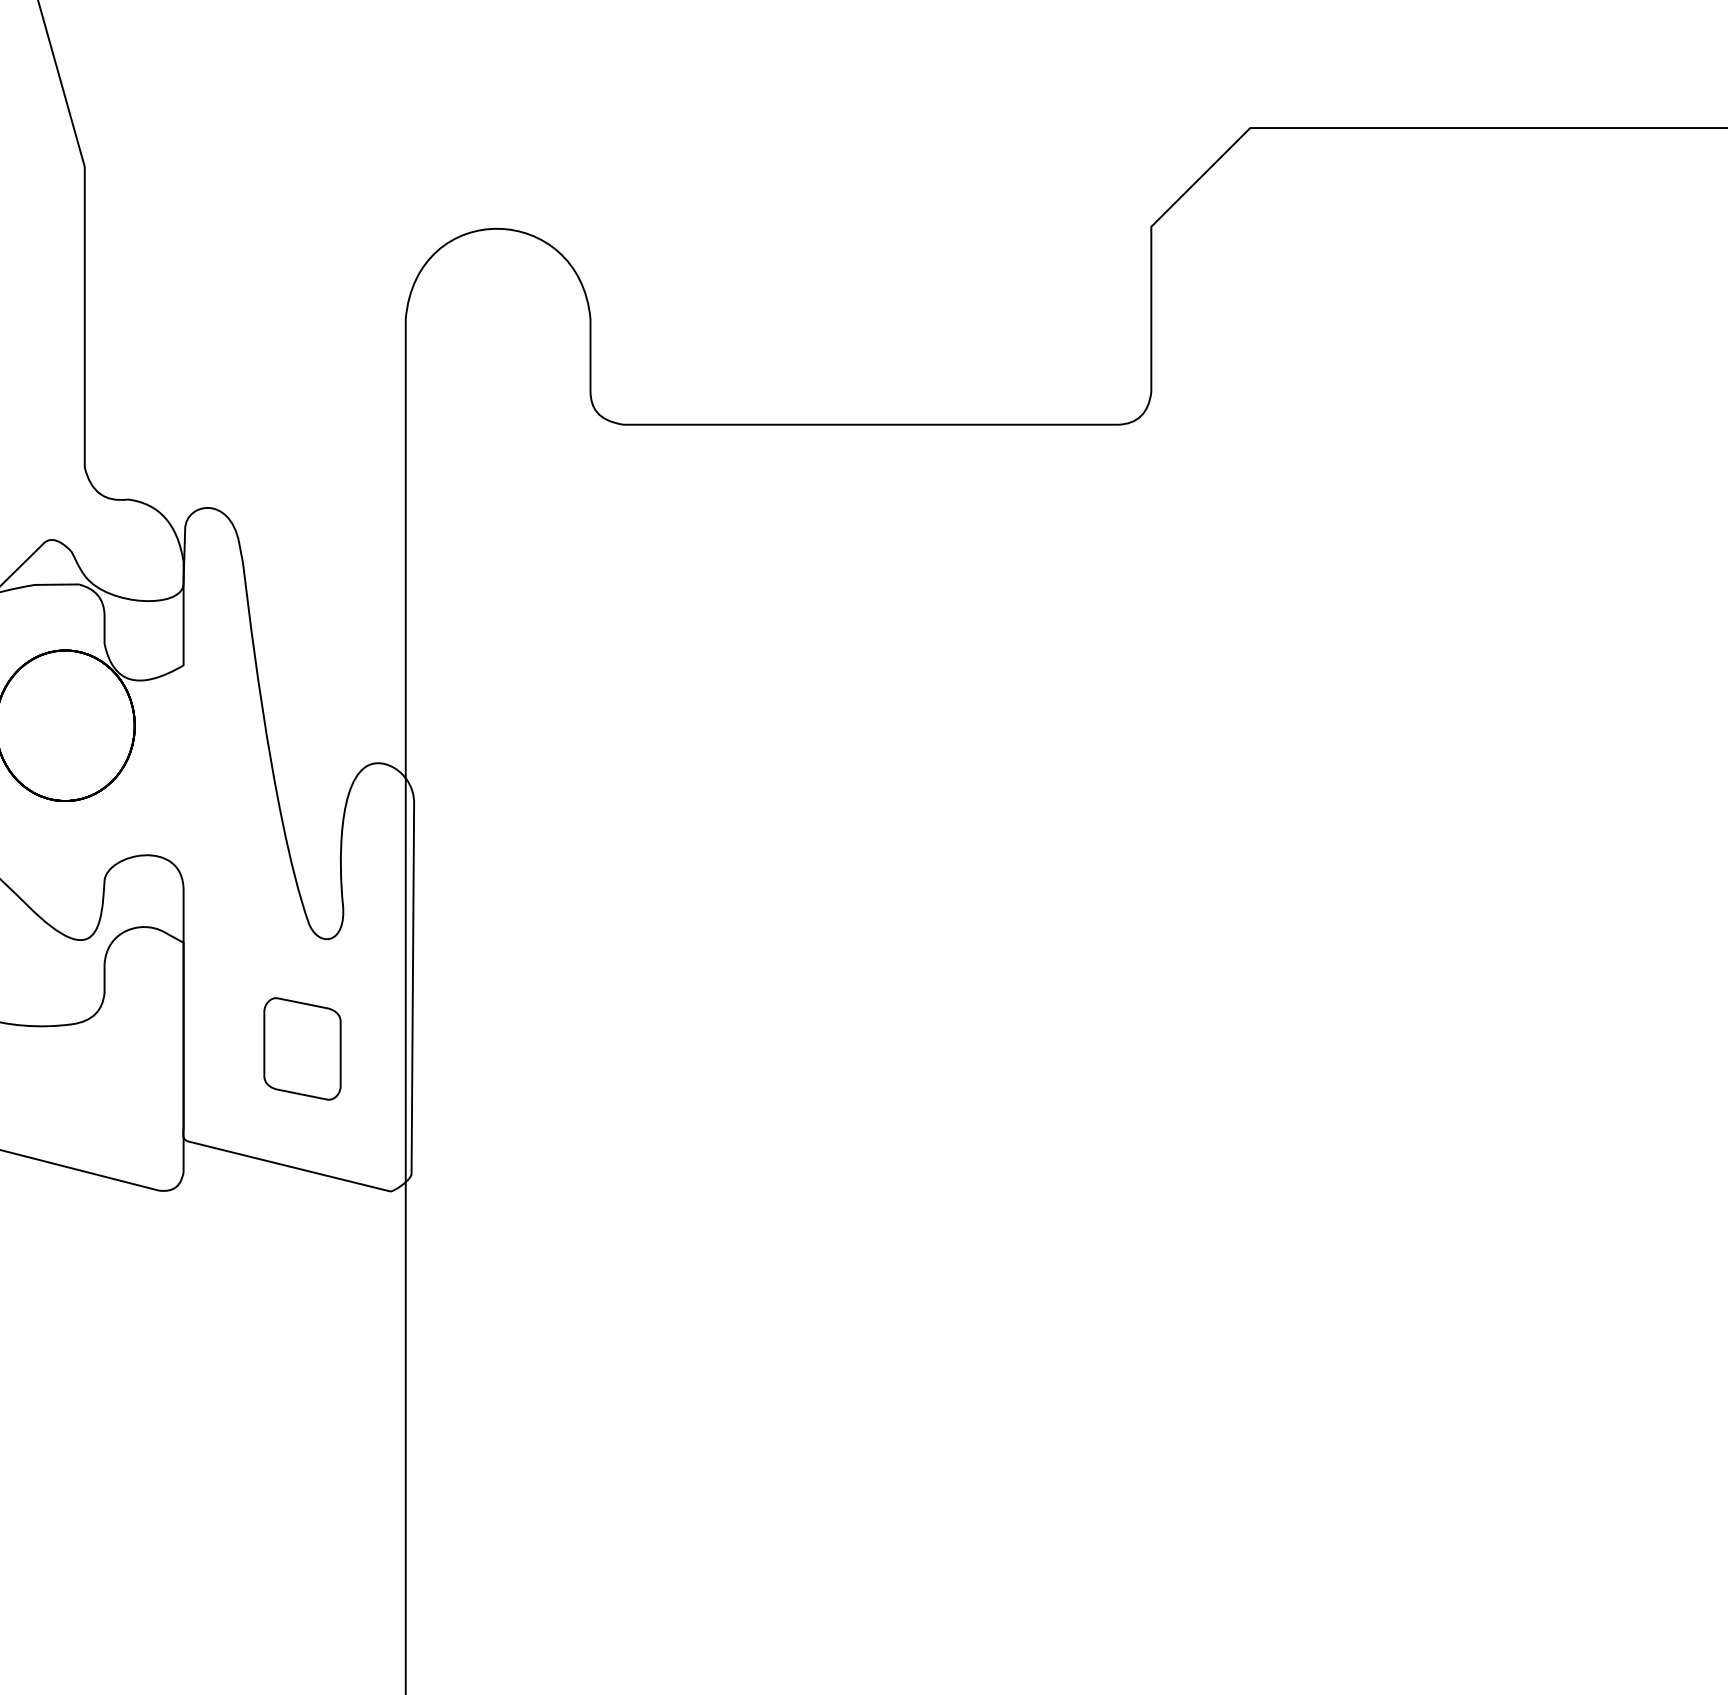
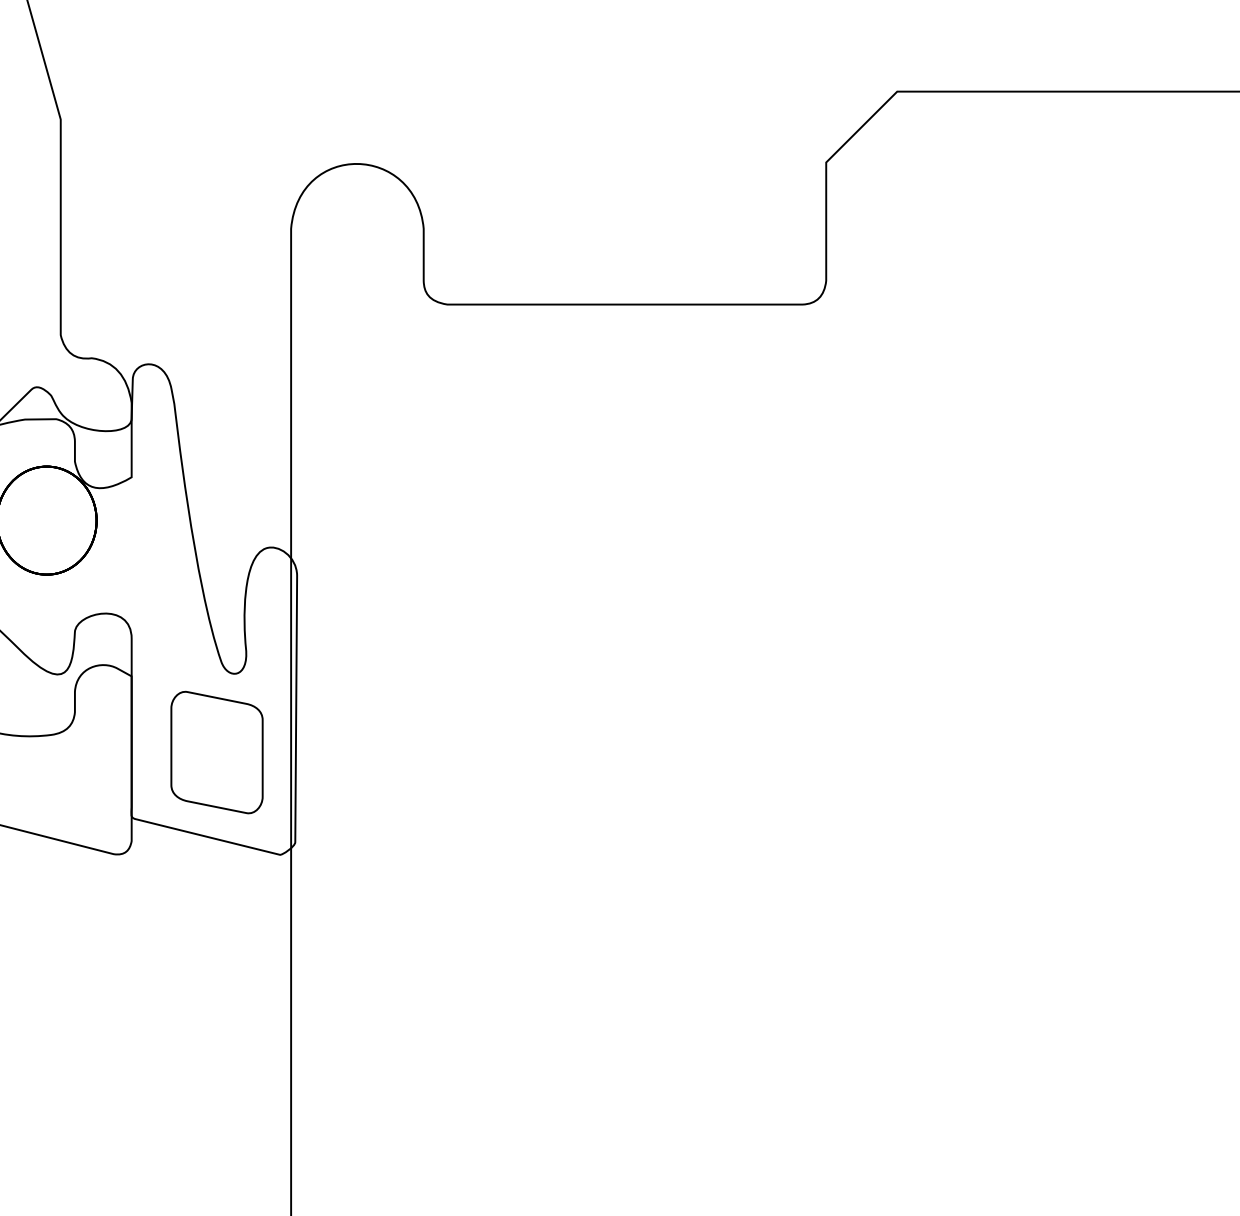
part: (302, 1048) -> (217, 752), size x1.67

